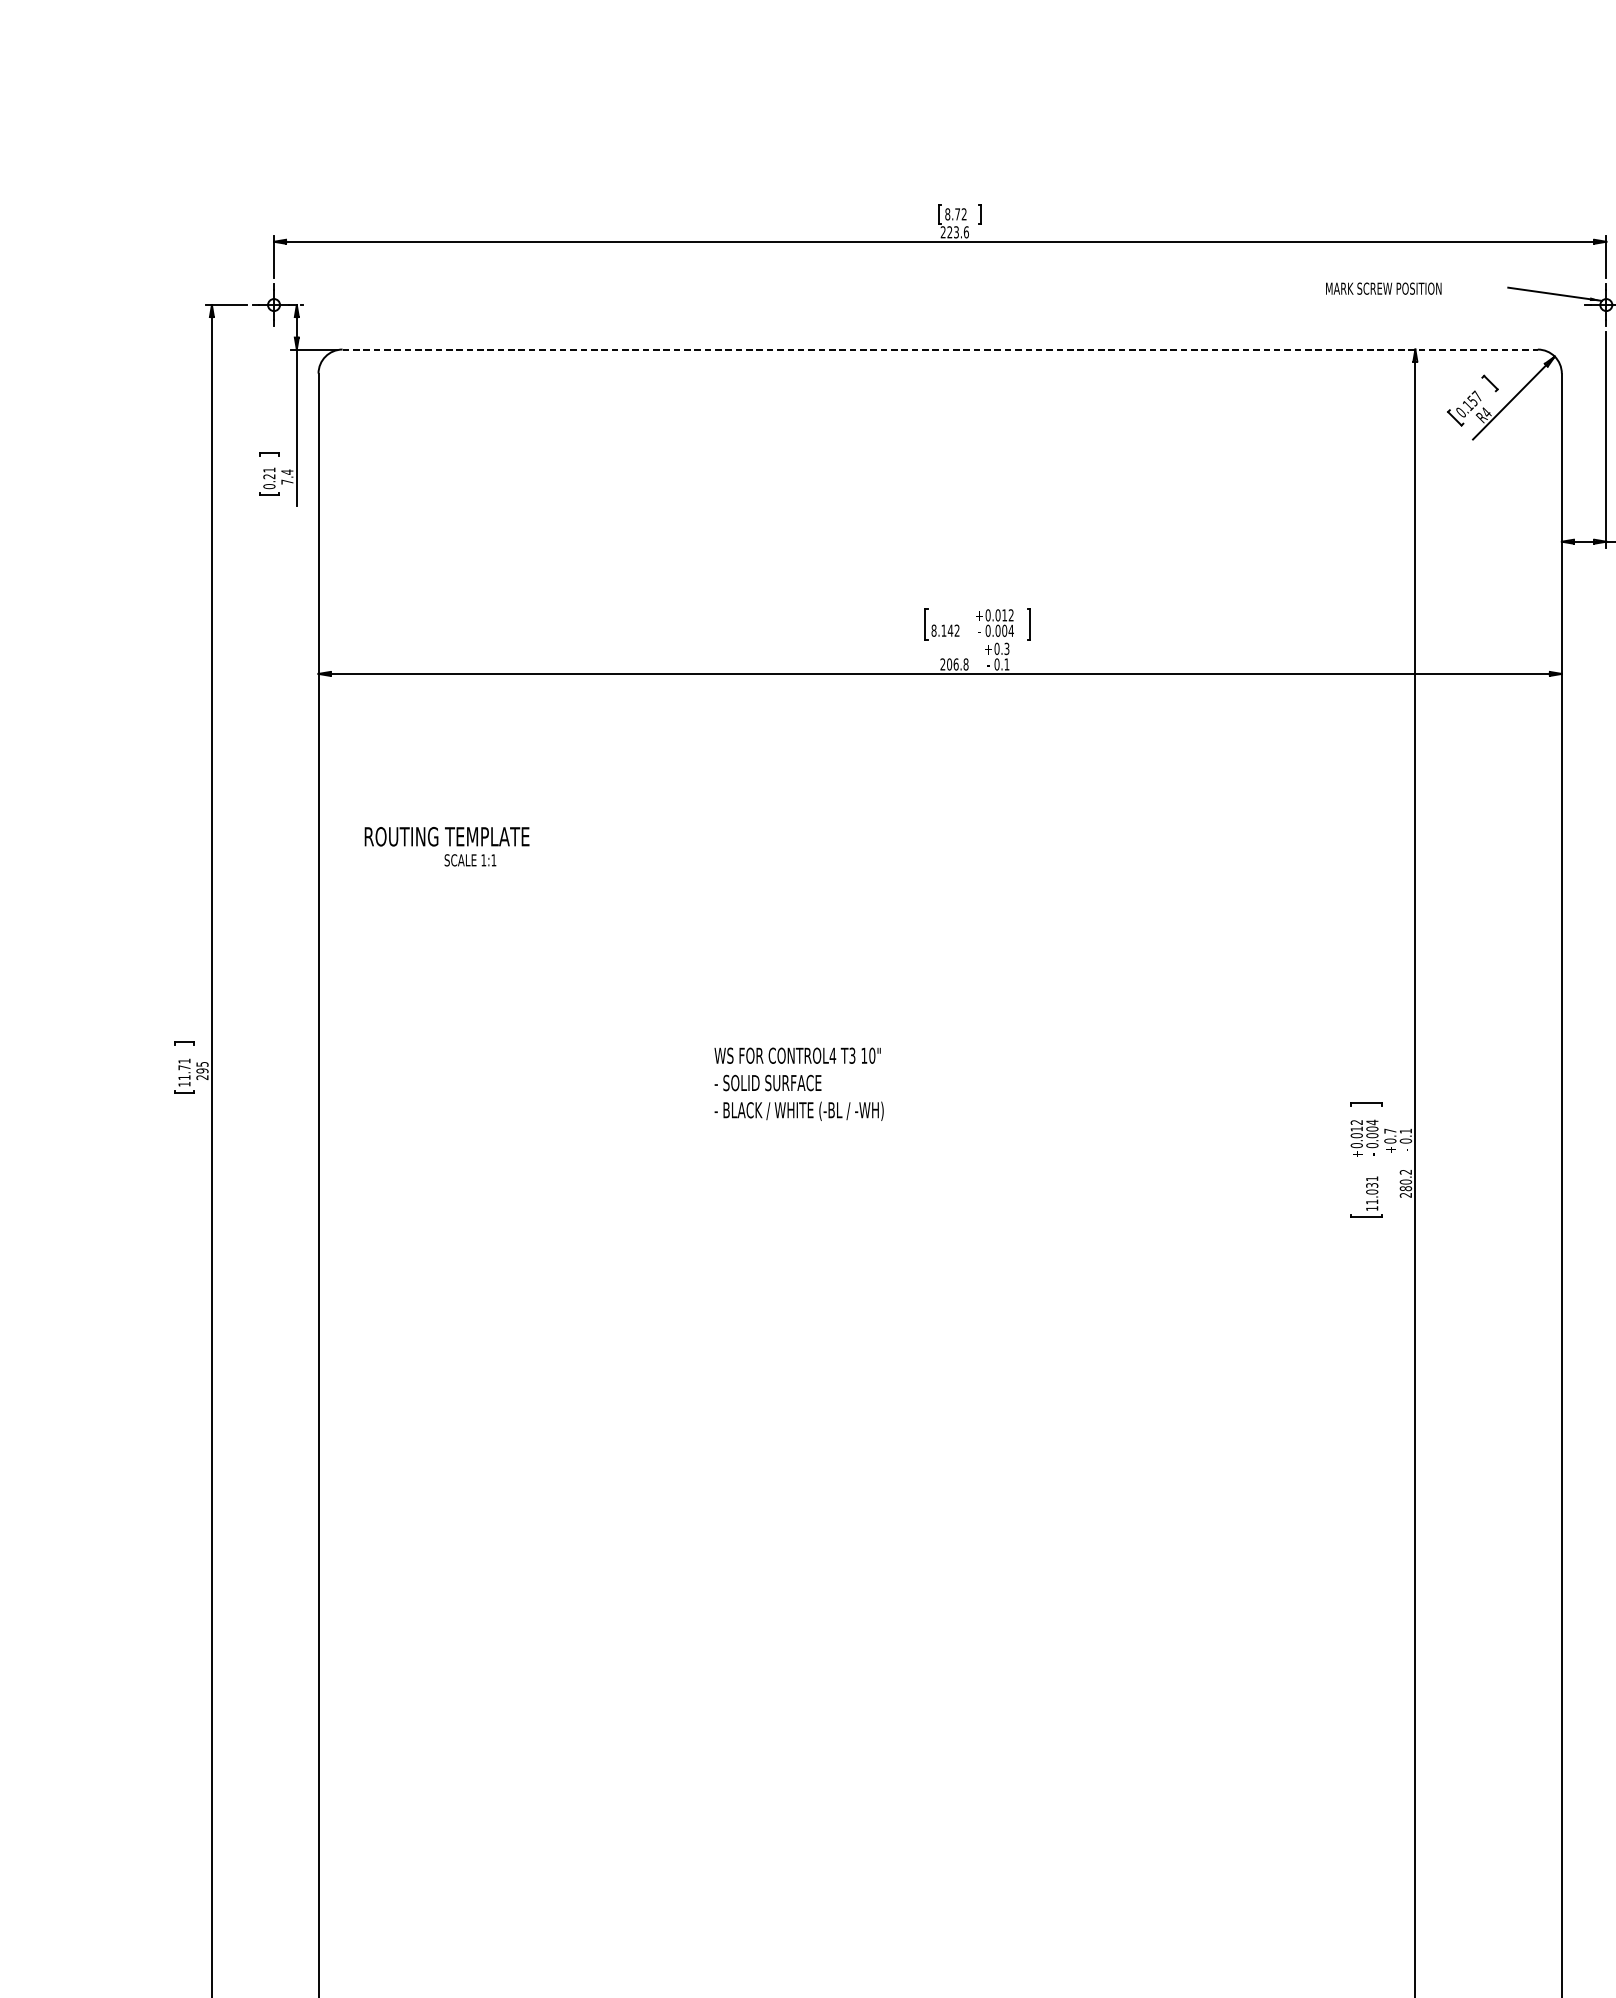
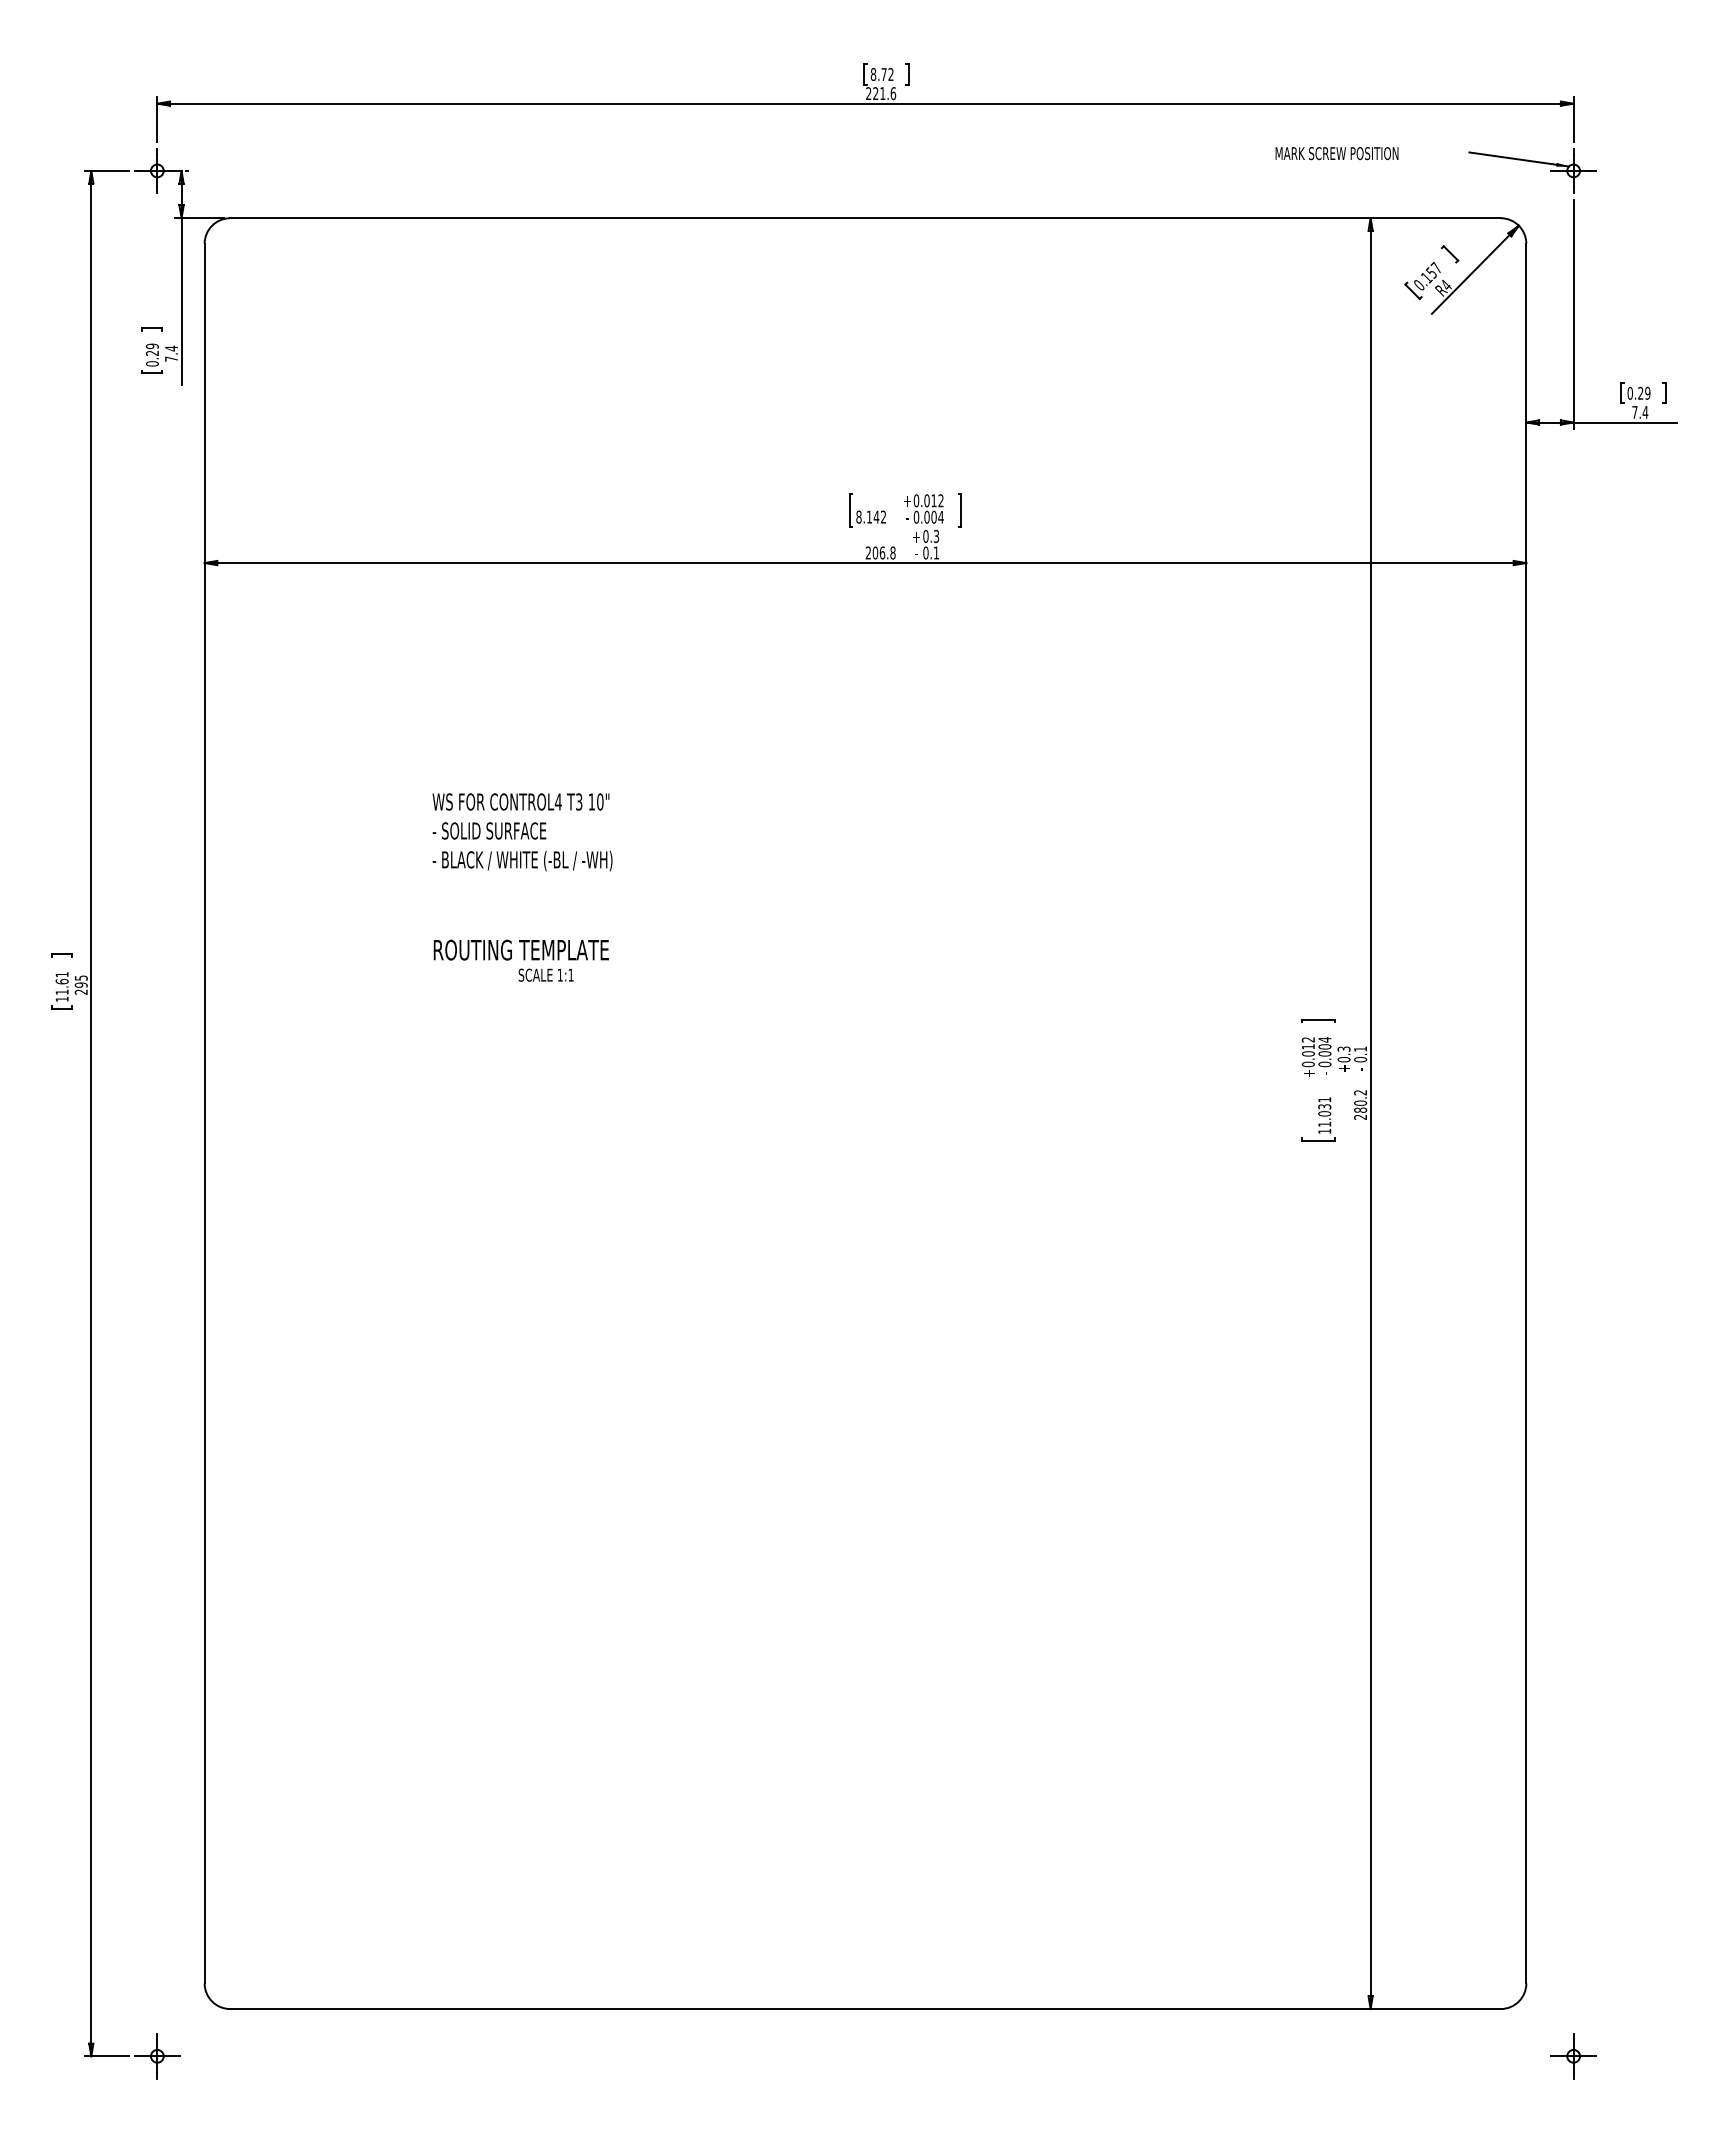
text: (956, 232) -> (882, 93), 223.6 -> 221.6
line: (941, 349) -> (866, 218), dashed -> solid
text: (268, 470) -> (151, 346), 0.21 -> 0.29
text: (446, 846) -> (520, 960), moved
text: (183, 1067) -> (61, 981), 11.71 -> 11.61
text: (799, 1084) -> (522, 832), moved
text: (1389, 1130) -> (1343, 1048), 0.7 -> 0.3

